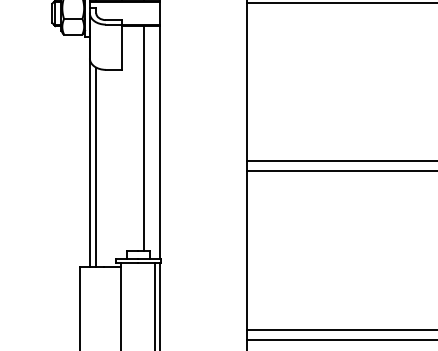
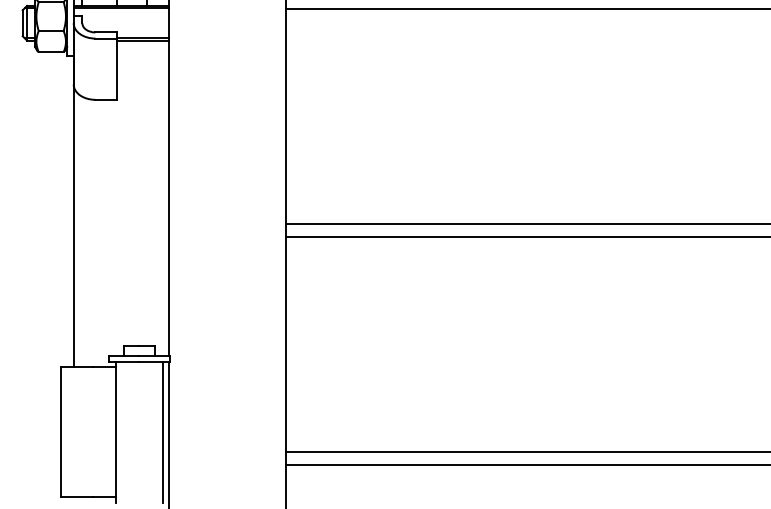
line: (144, 138) -> (147, 192), removed
line: (96, 167) -> (82, 231), removed

